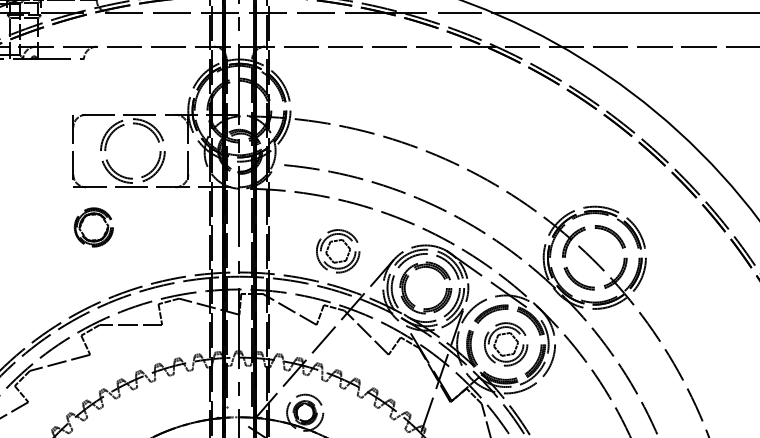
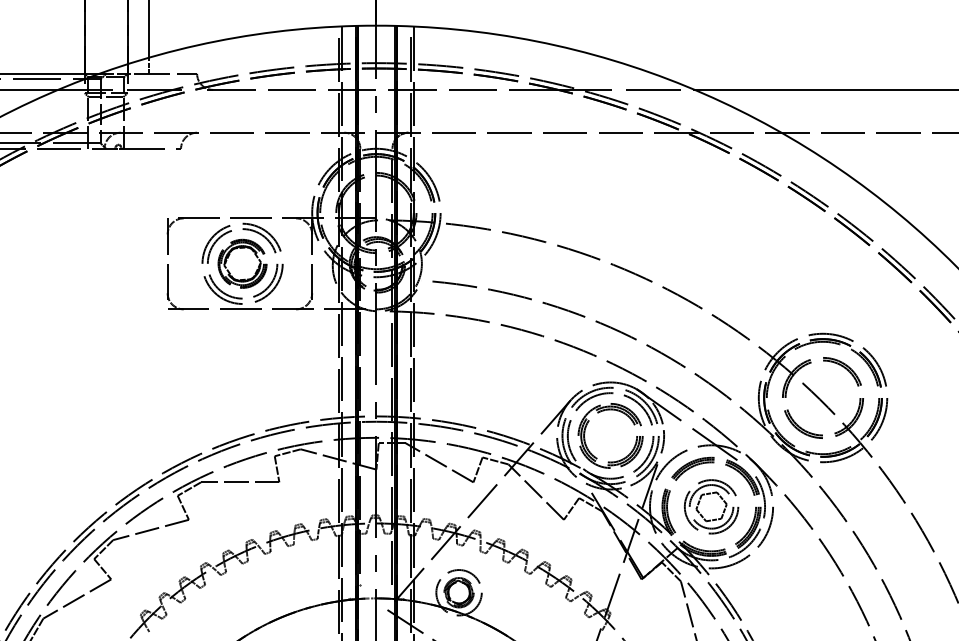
part: (93, 227) -> (242, 263), moved
part: (337, 241) -> (499, 377), removed

